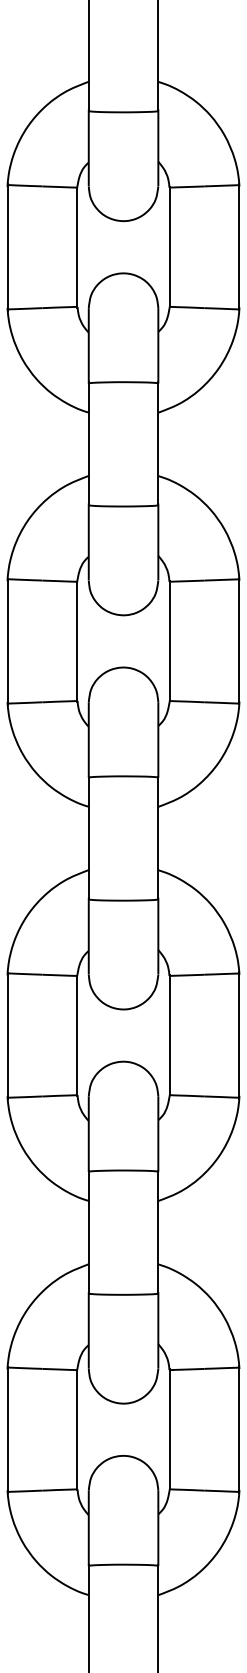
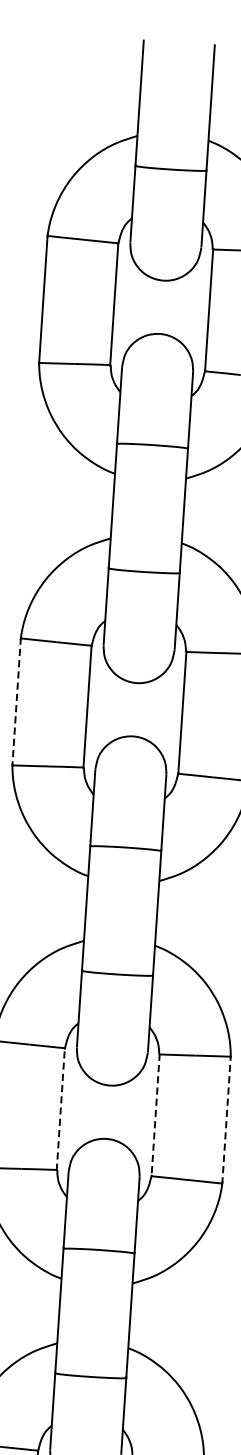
line: (7, 642) -> (16, 703), solid -> dashed
line: (239, 1034) -> (226, 1118), solid -> dashed
line: (169, 1035) -> (155, 1115), solid -> dashed
line: (77, 1036) -> (61, 1110), solid -> dashed

